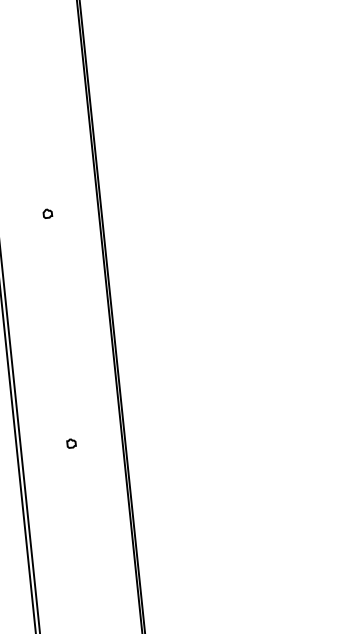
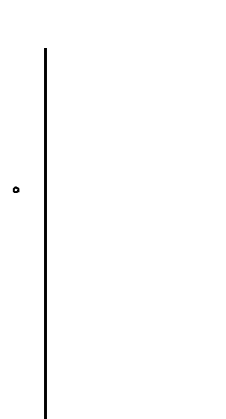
part: (70, 442) -> (15, 319), removed

